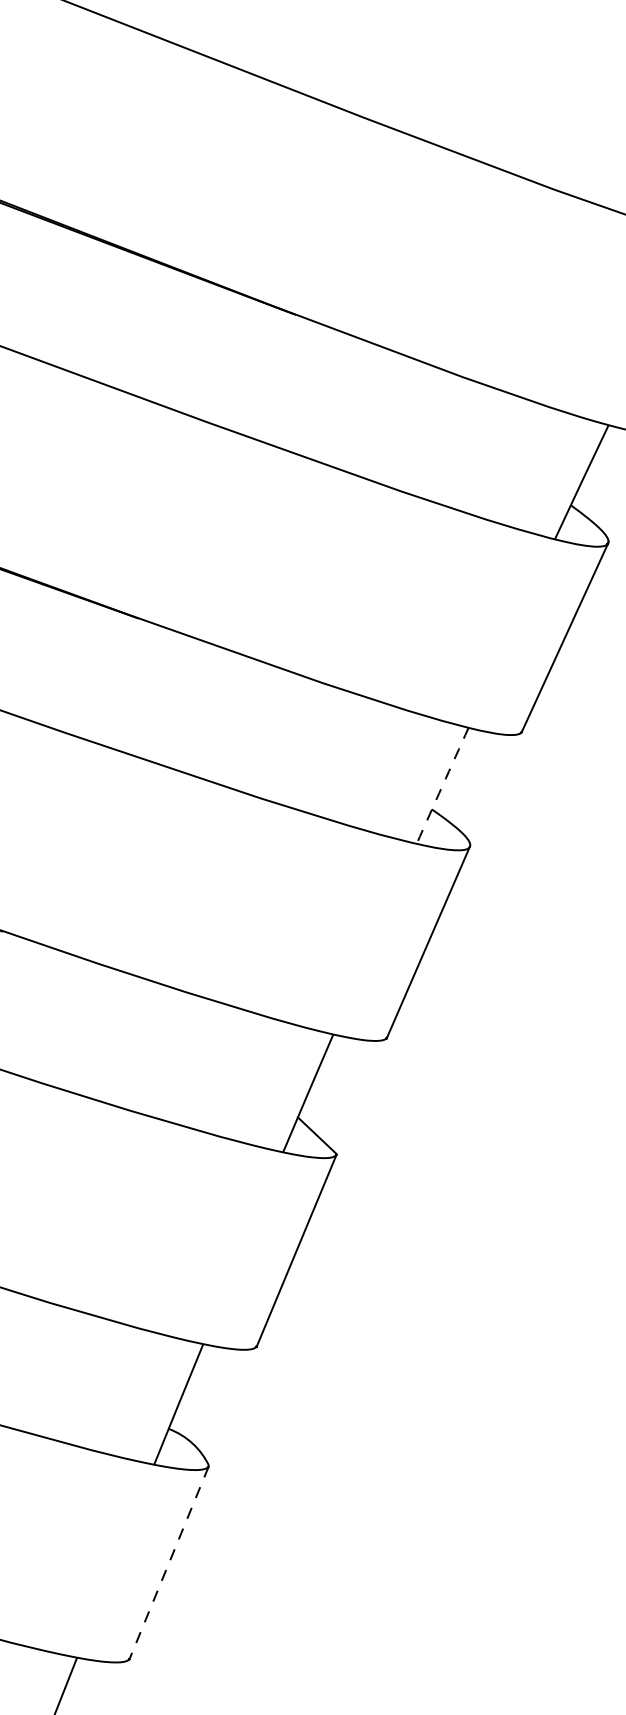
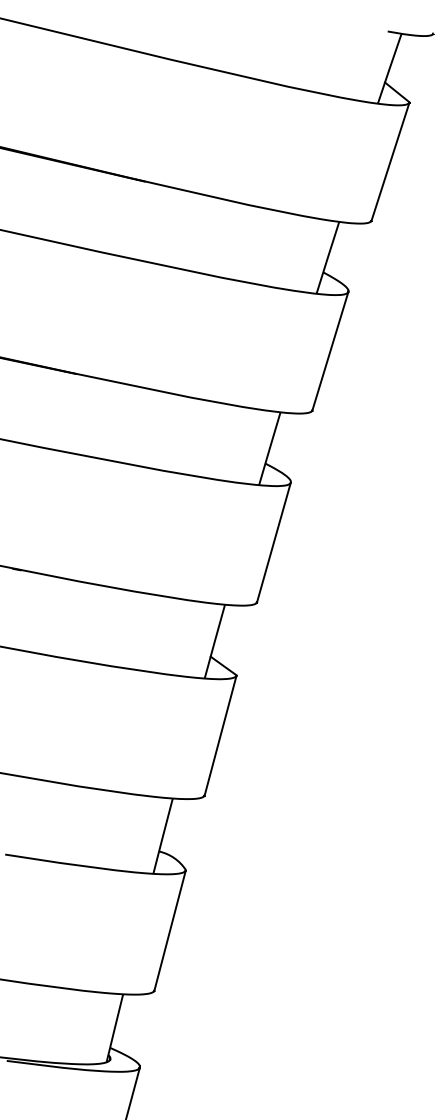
arc: (442, 785) -> (269, 448), dashed -> solid
line: (169, 1562) -> (170, 930), dashed -> solid

